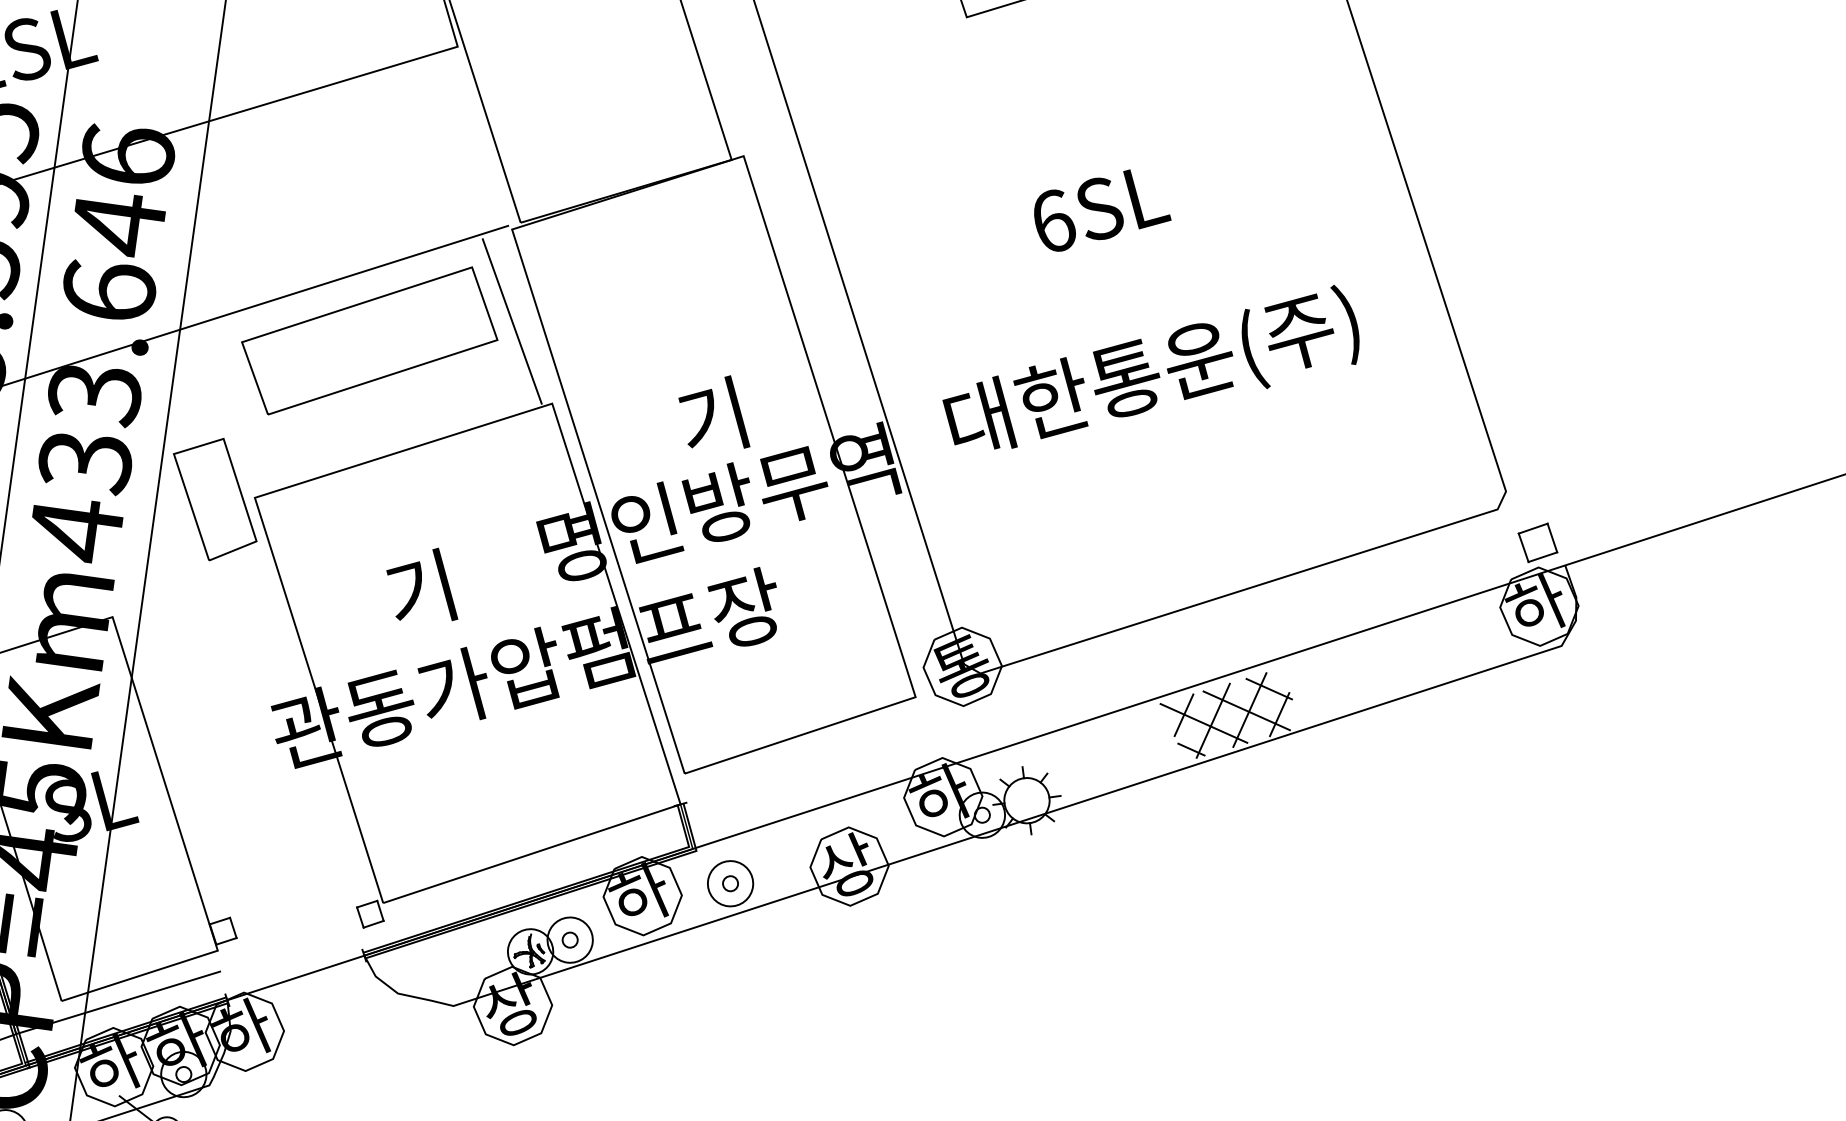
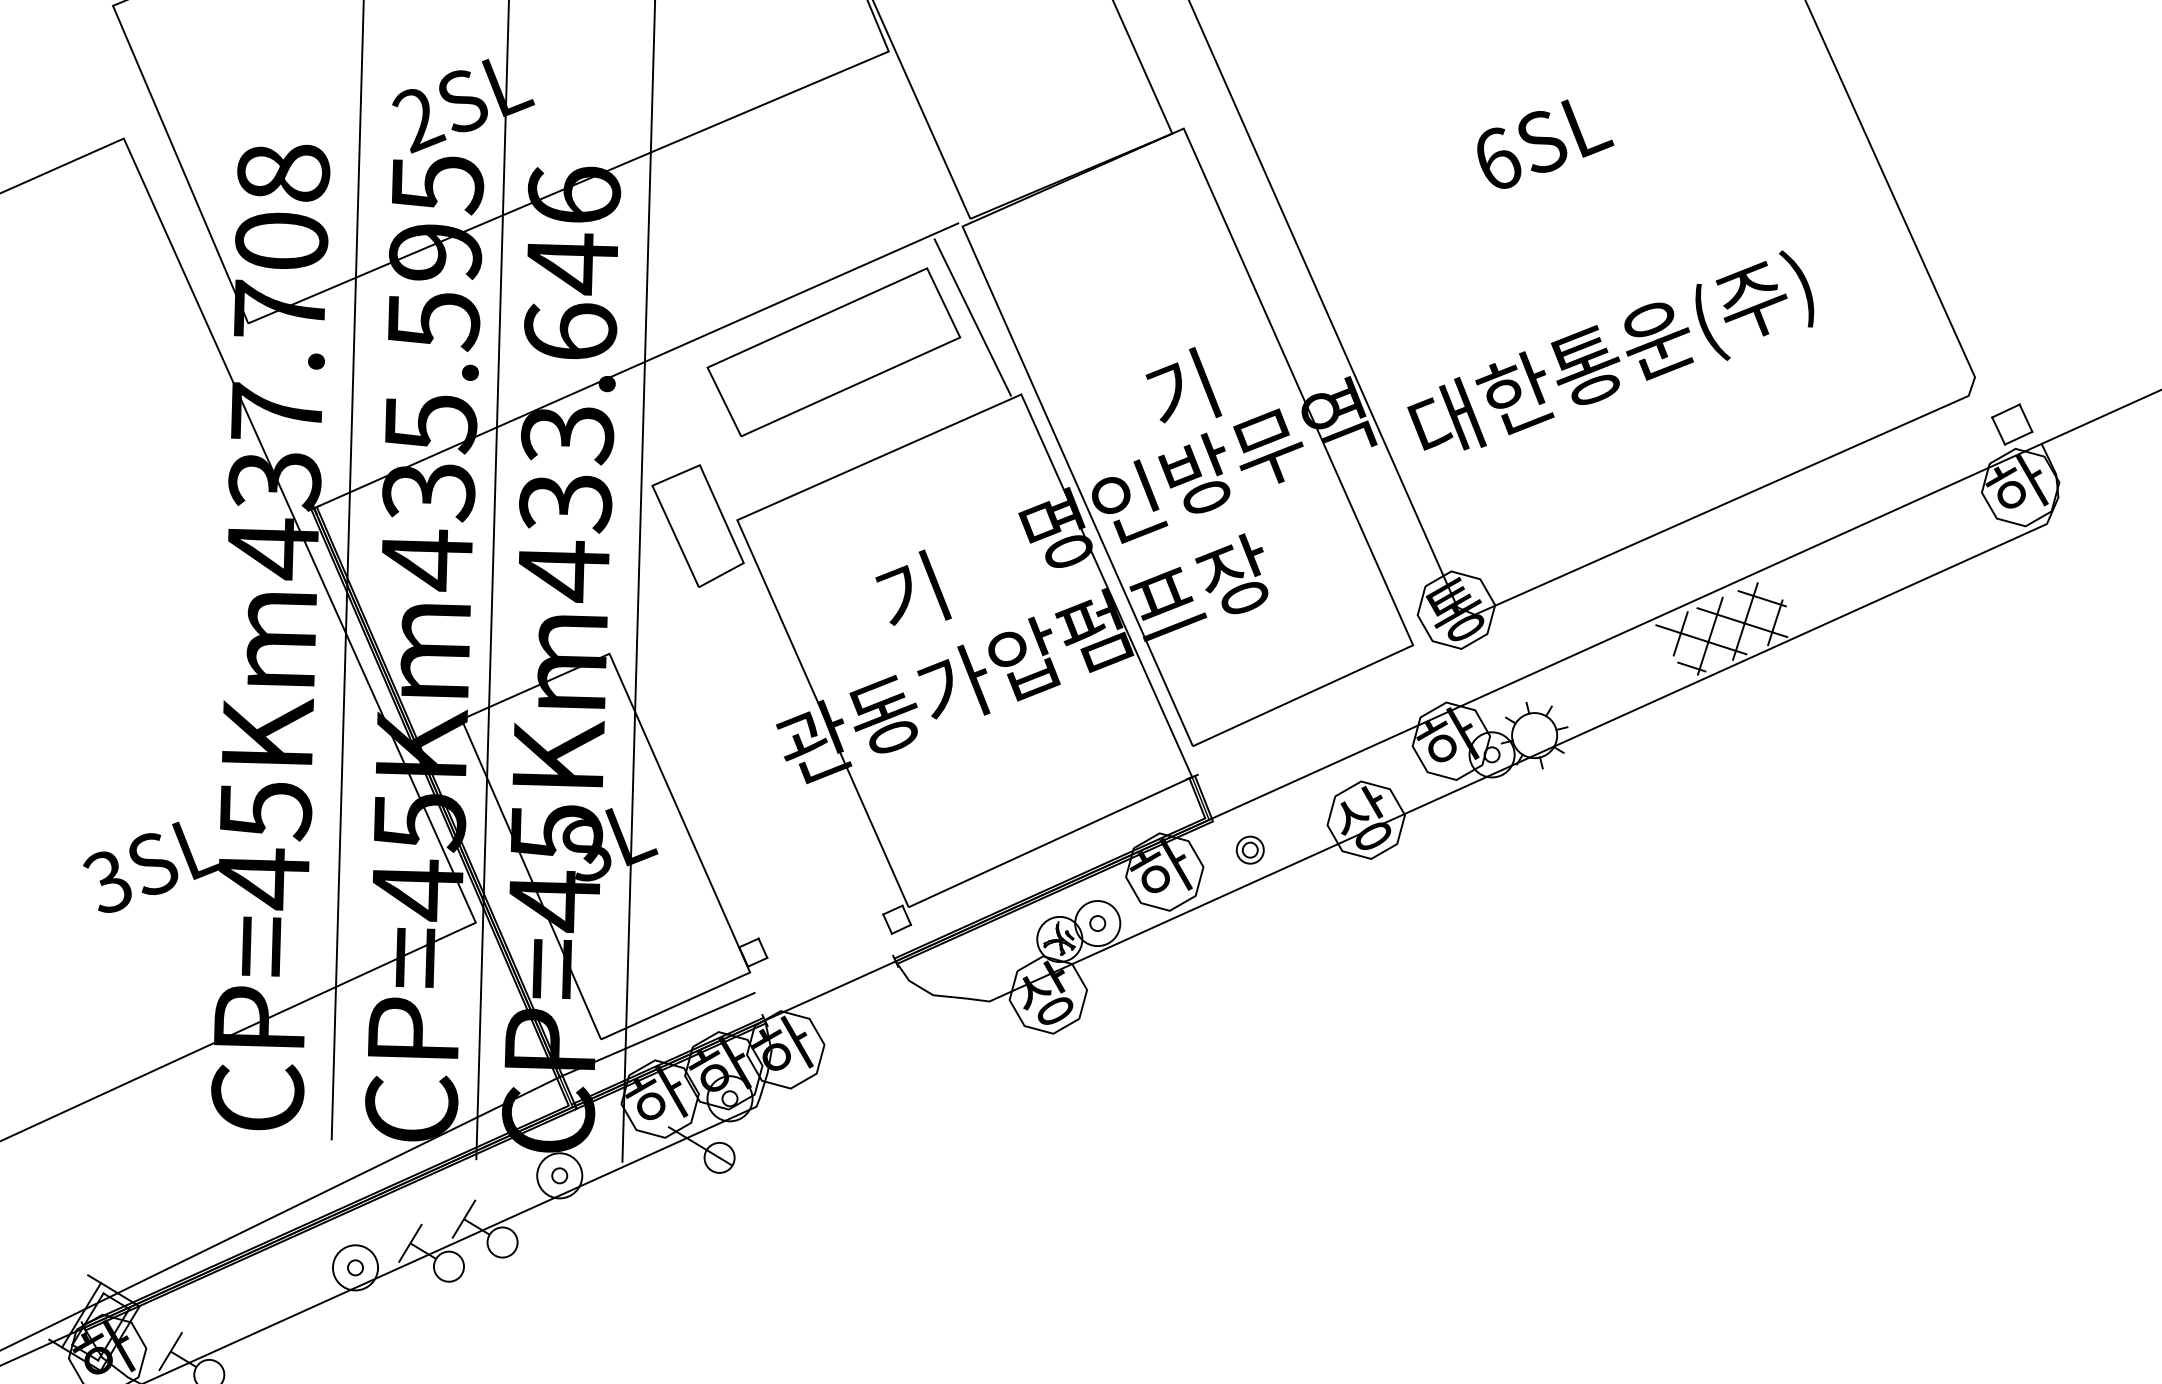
text: (1151, 365) -> (1610, 350), moved
circle: (729, 882) -> (1249, 849), size x0.6

